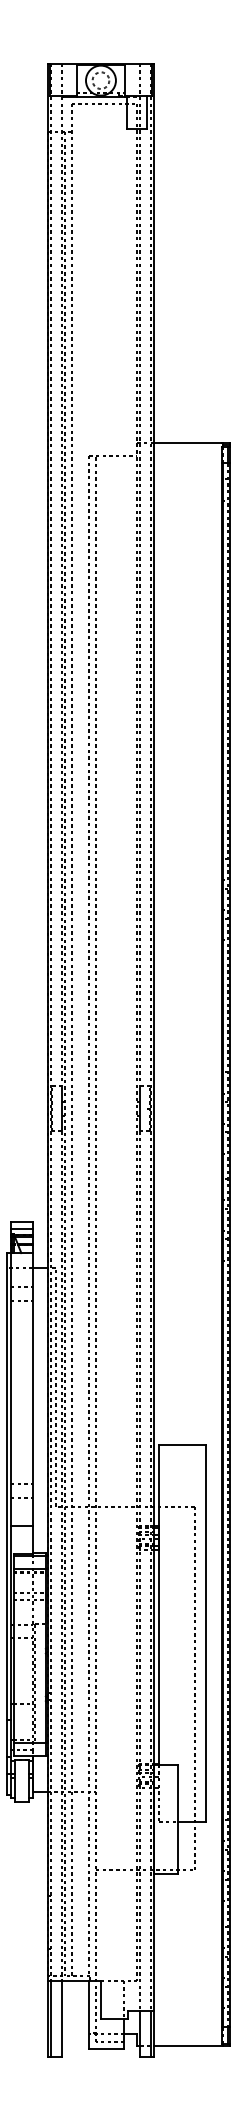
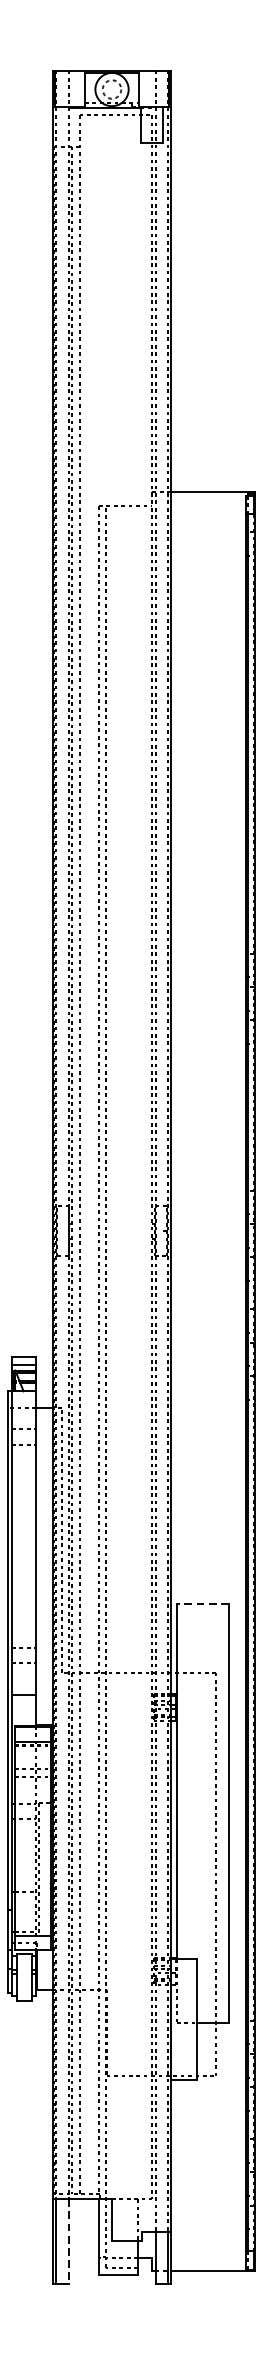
line: (182, 1445) -> (202, 1604), solid -> dashed
line: (61, 2019) -> (68, 2242), solid -> dashed

